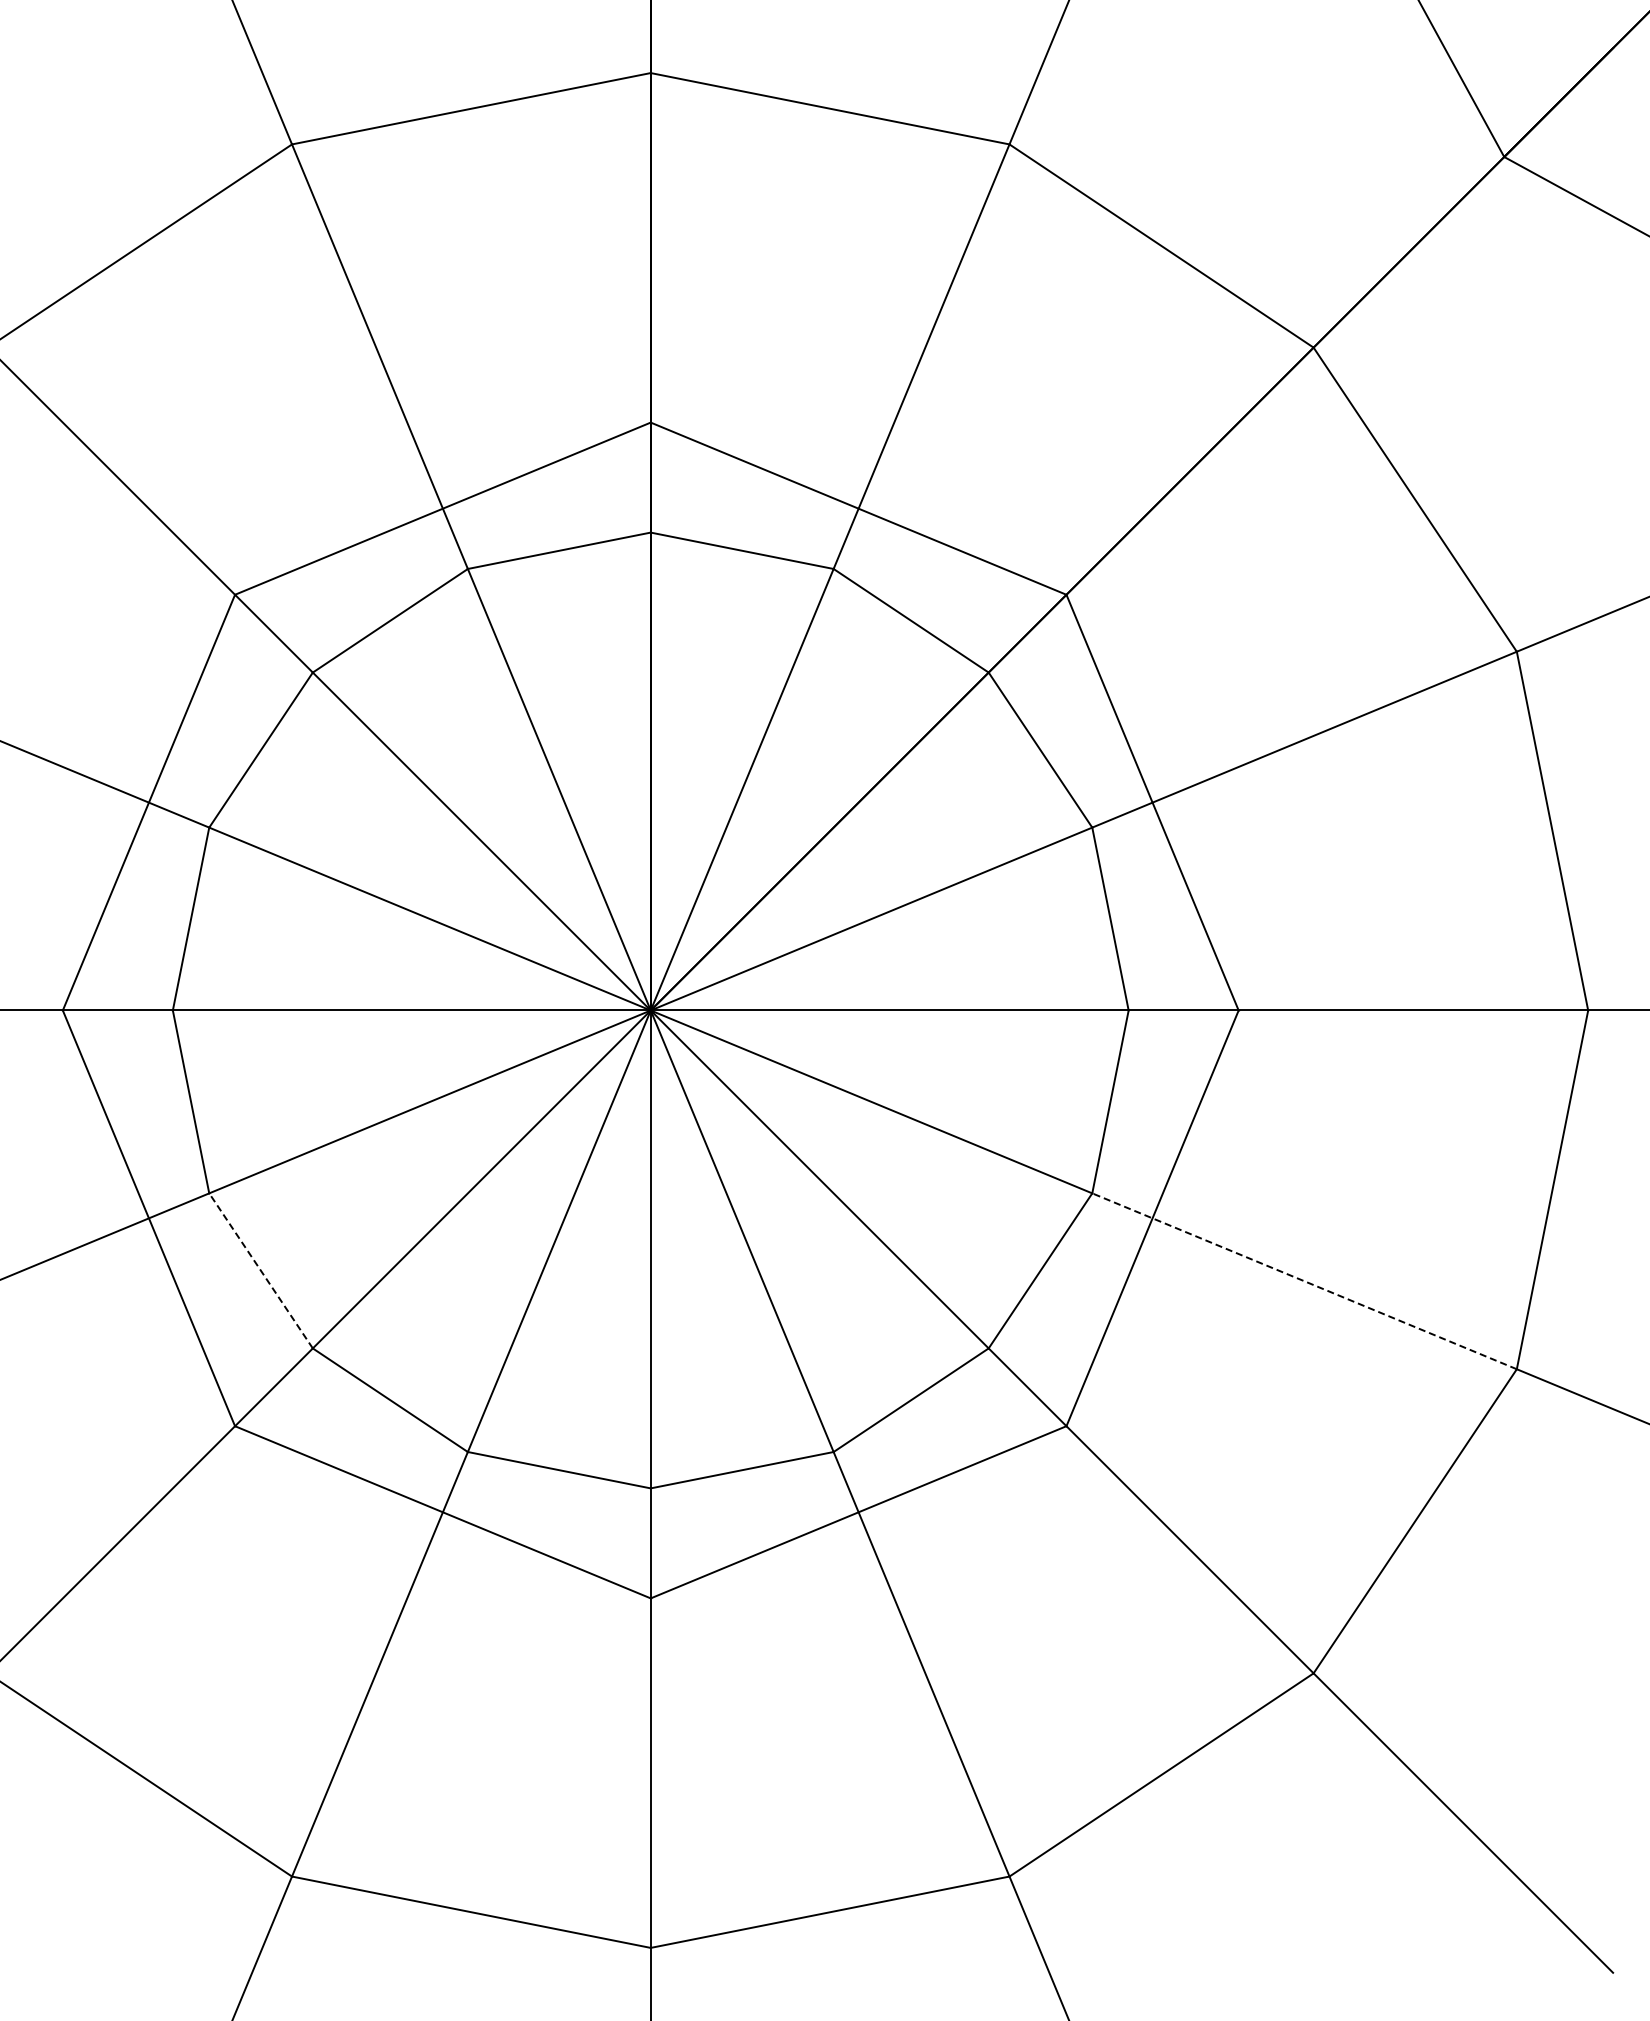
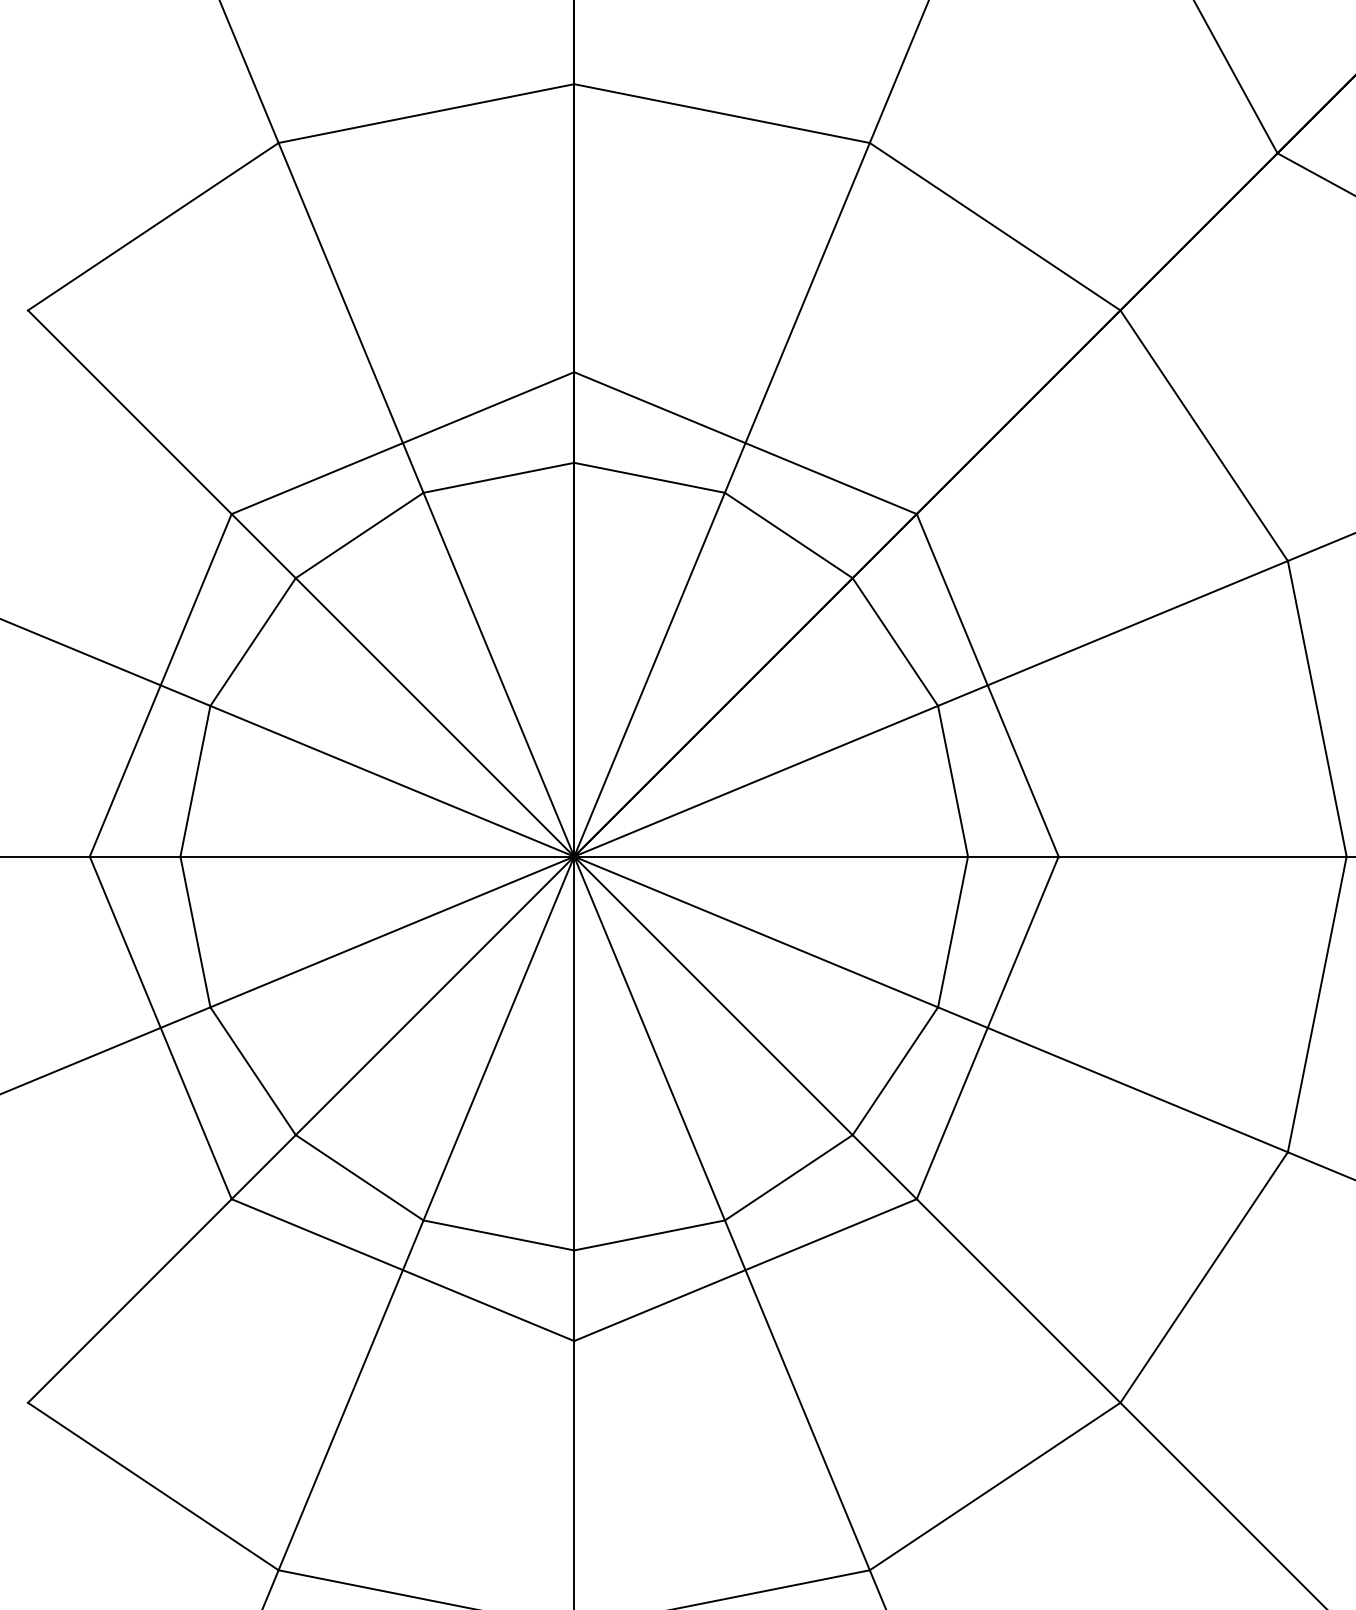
line: (260, 1270) -> (252, 1070), dashed -> solid
line: (1304, 1281) -> (1112, 1079), dashed -> solid

